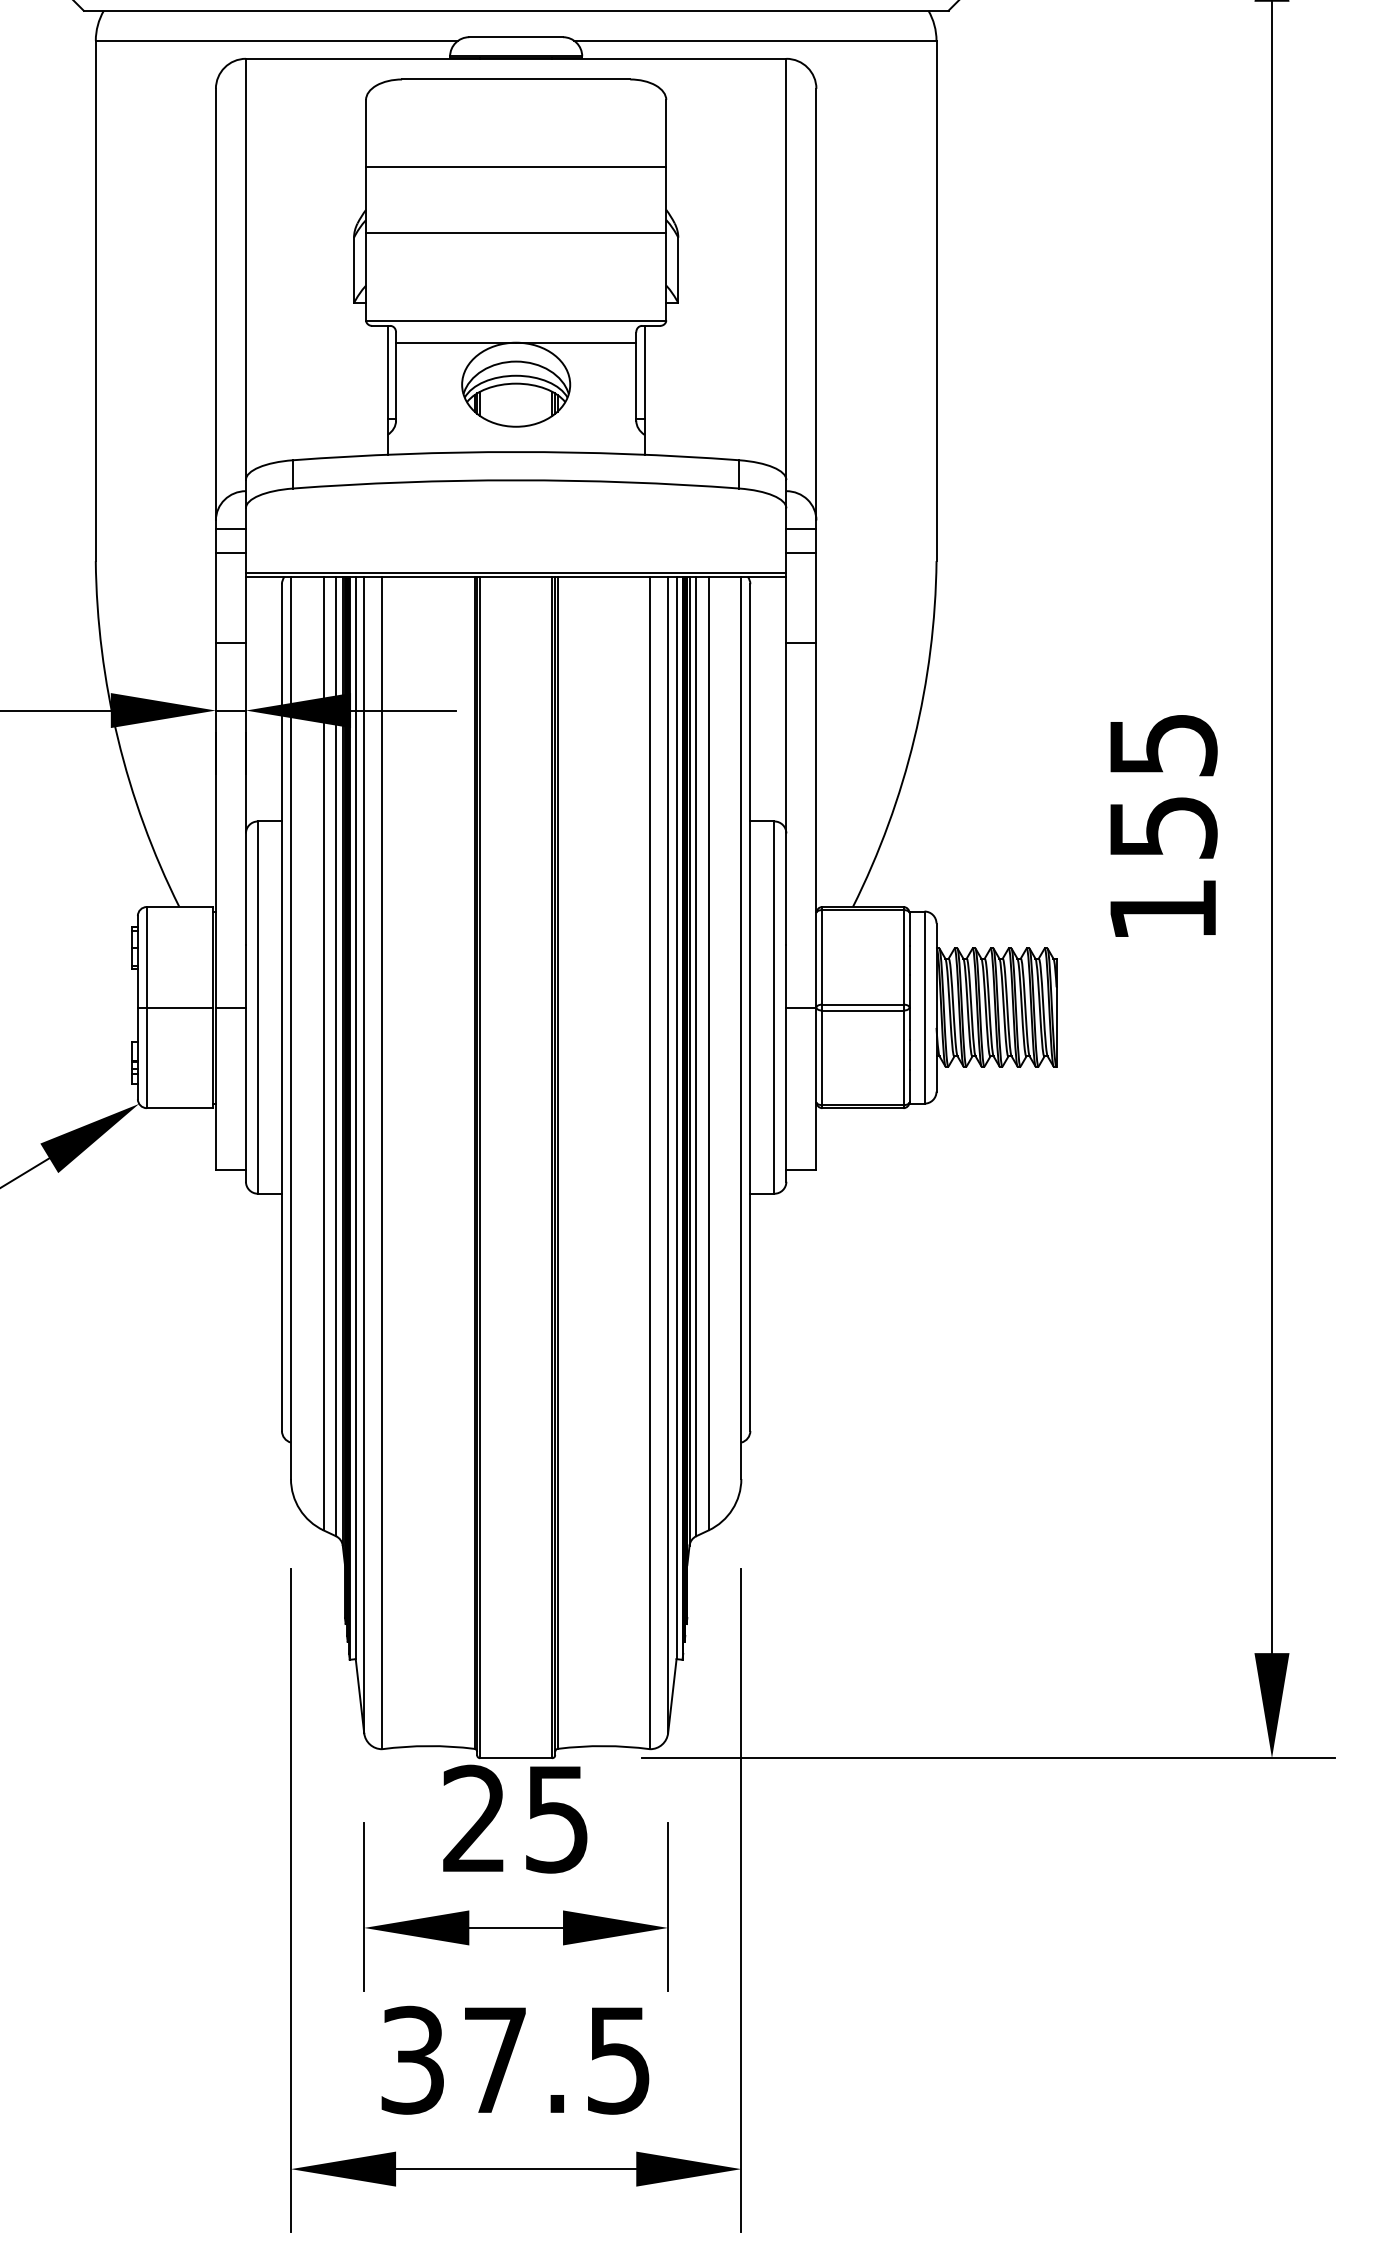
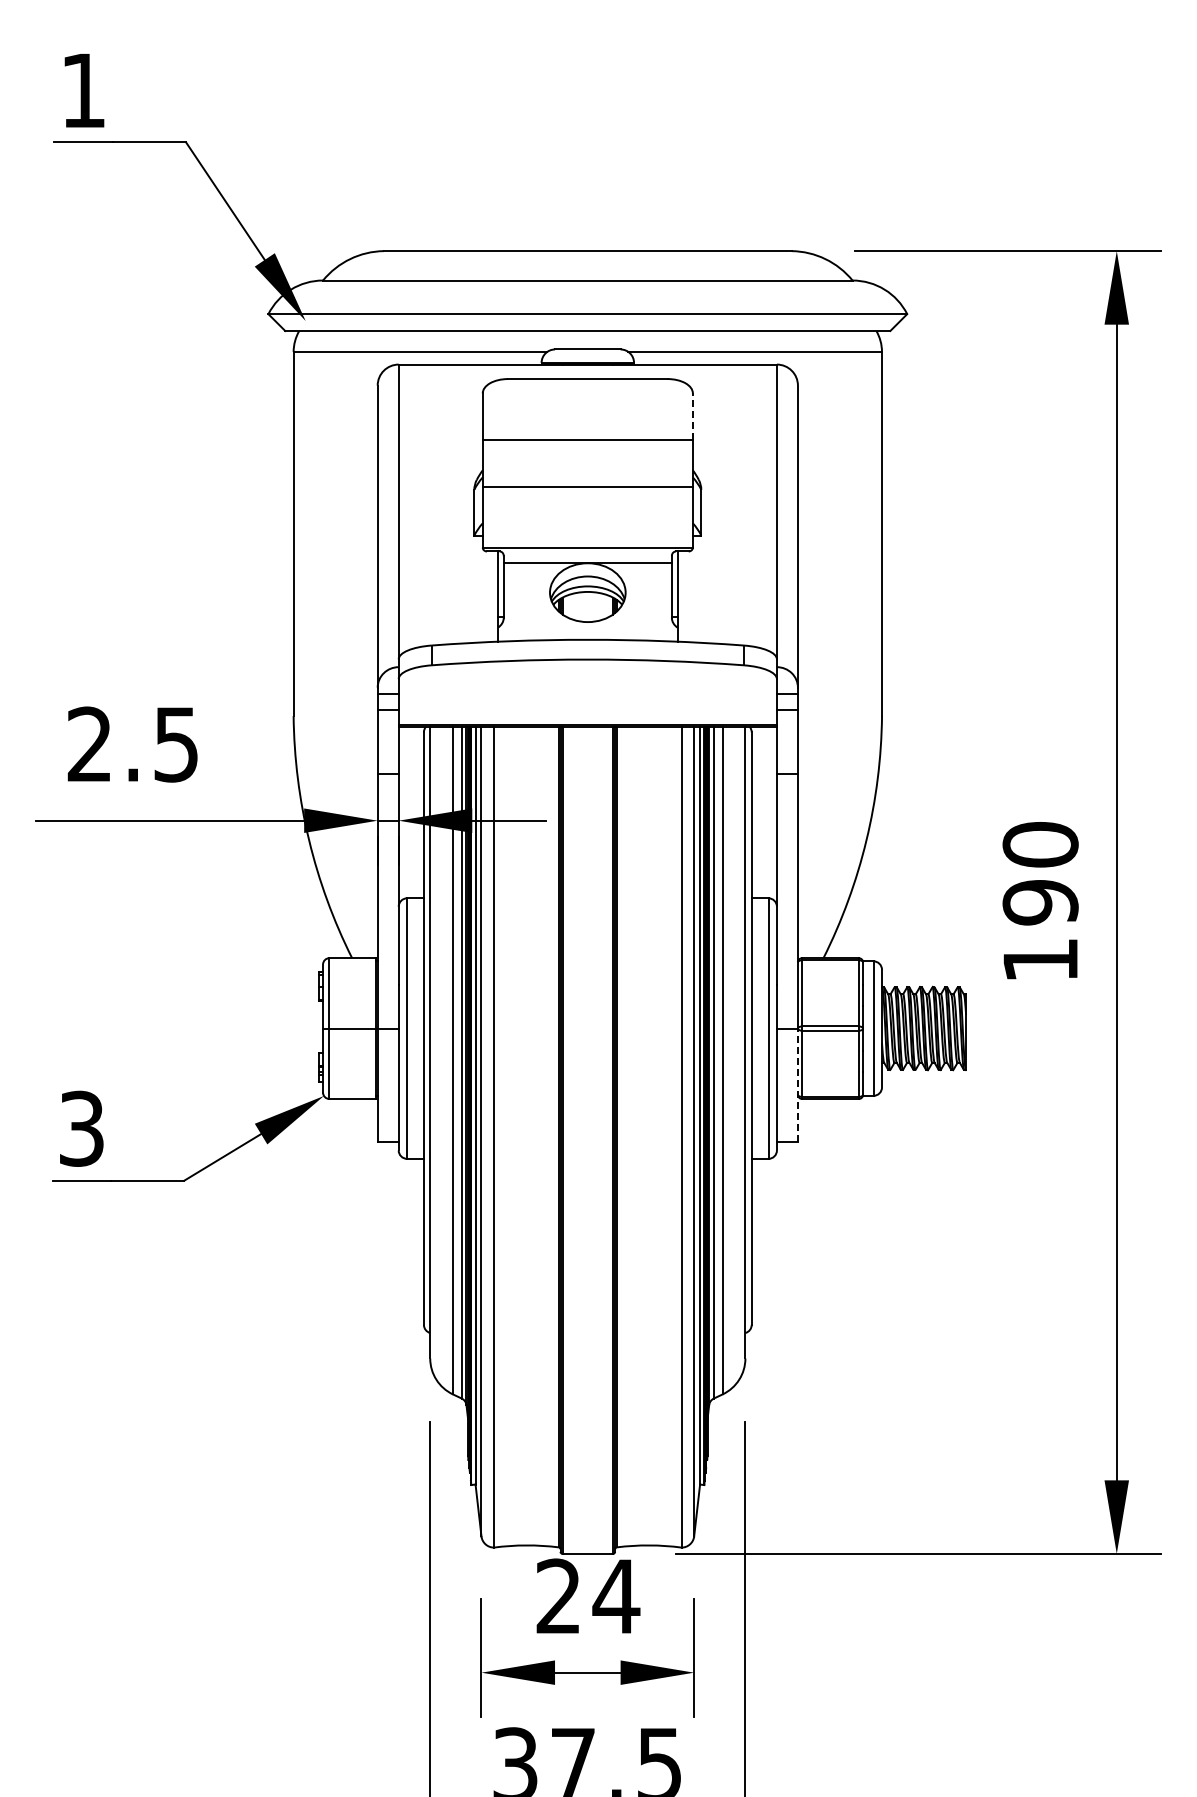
line: (665, 132) -> (692, 416), solid -> dashed
text: (1162, 785) -> (1040, 873), 155 -> 190
line: (815, 1088) -> (797, 1085), solid -> dashed
text: (557, 1819) -> (616, 1596), 25 -> 24

